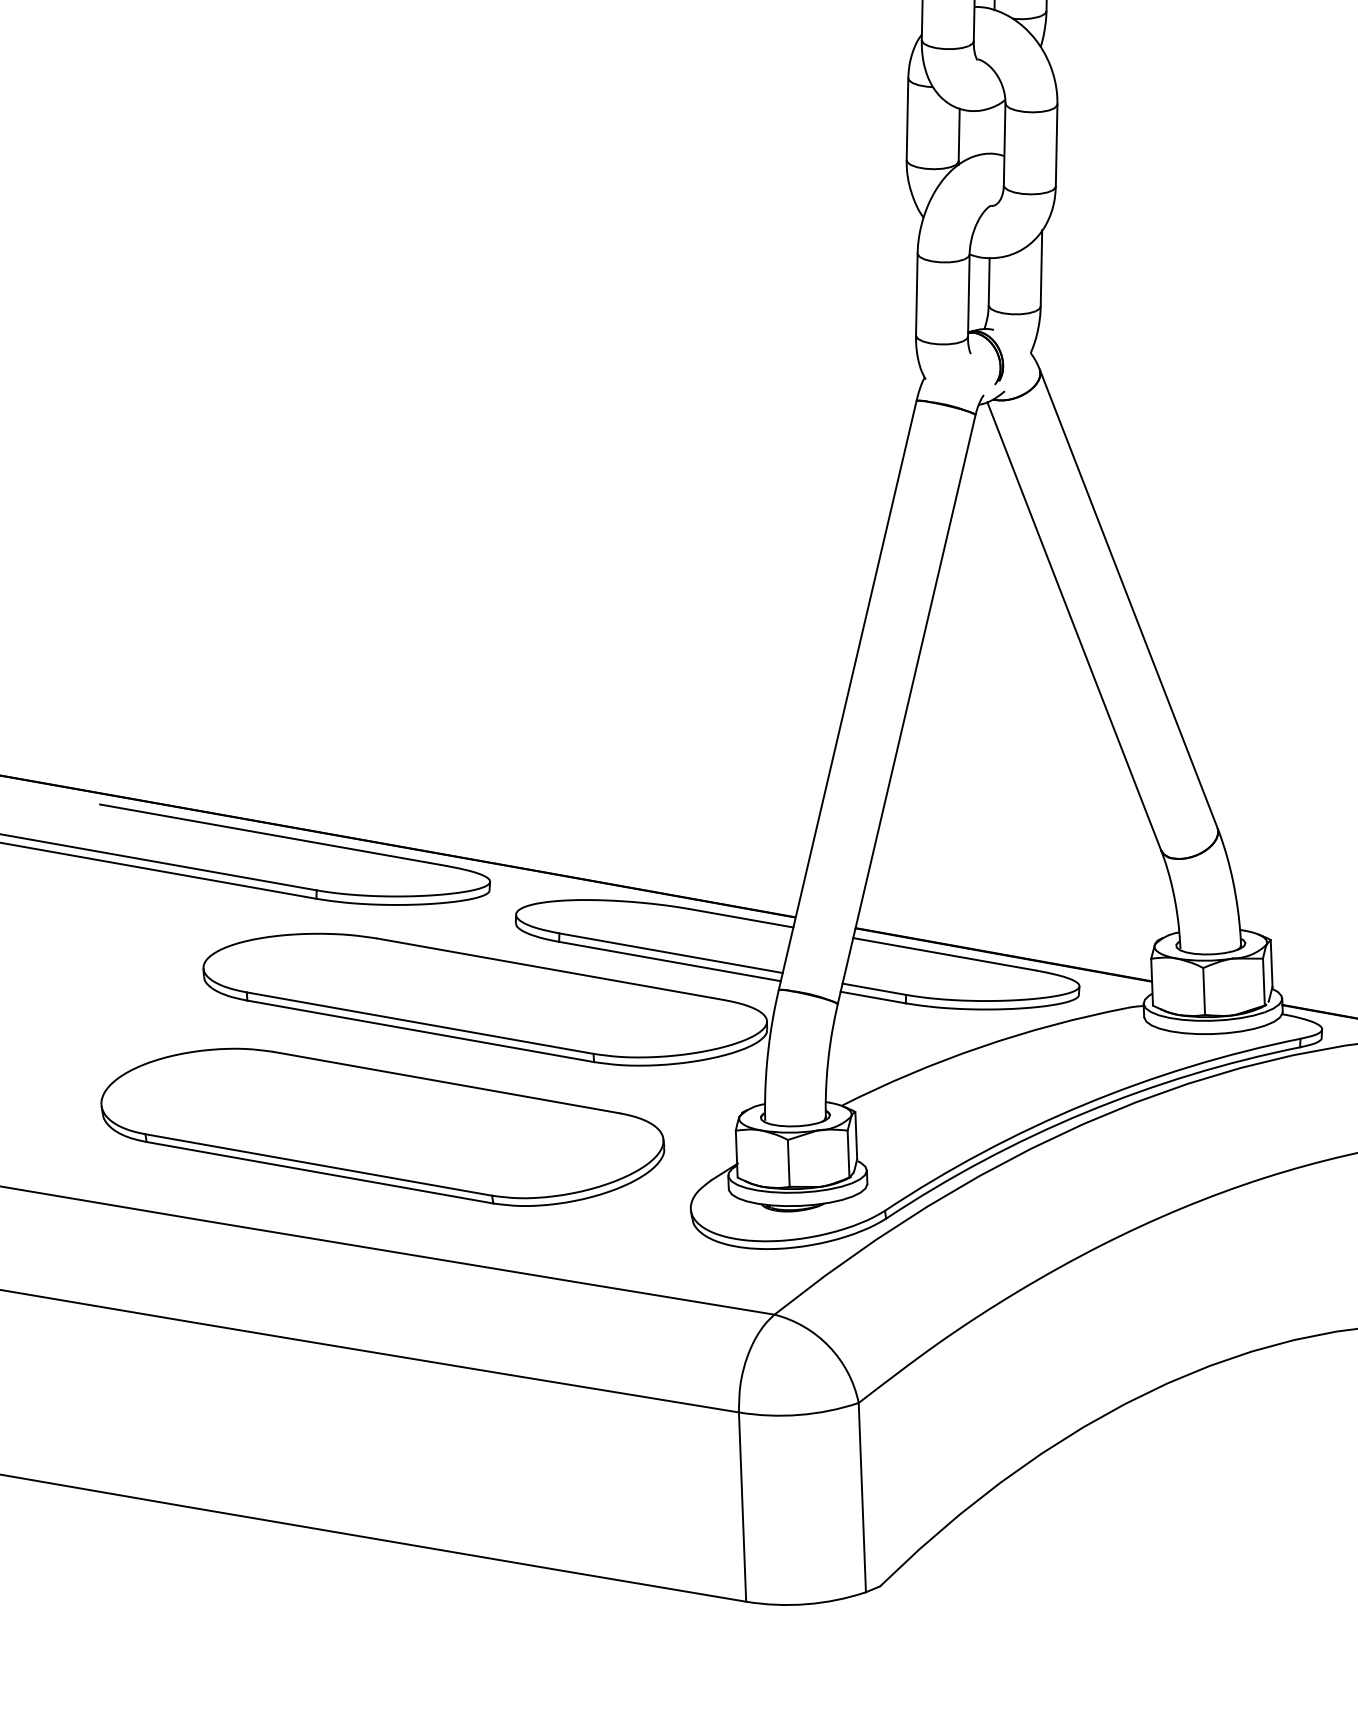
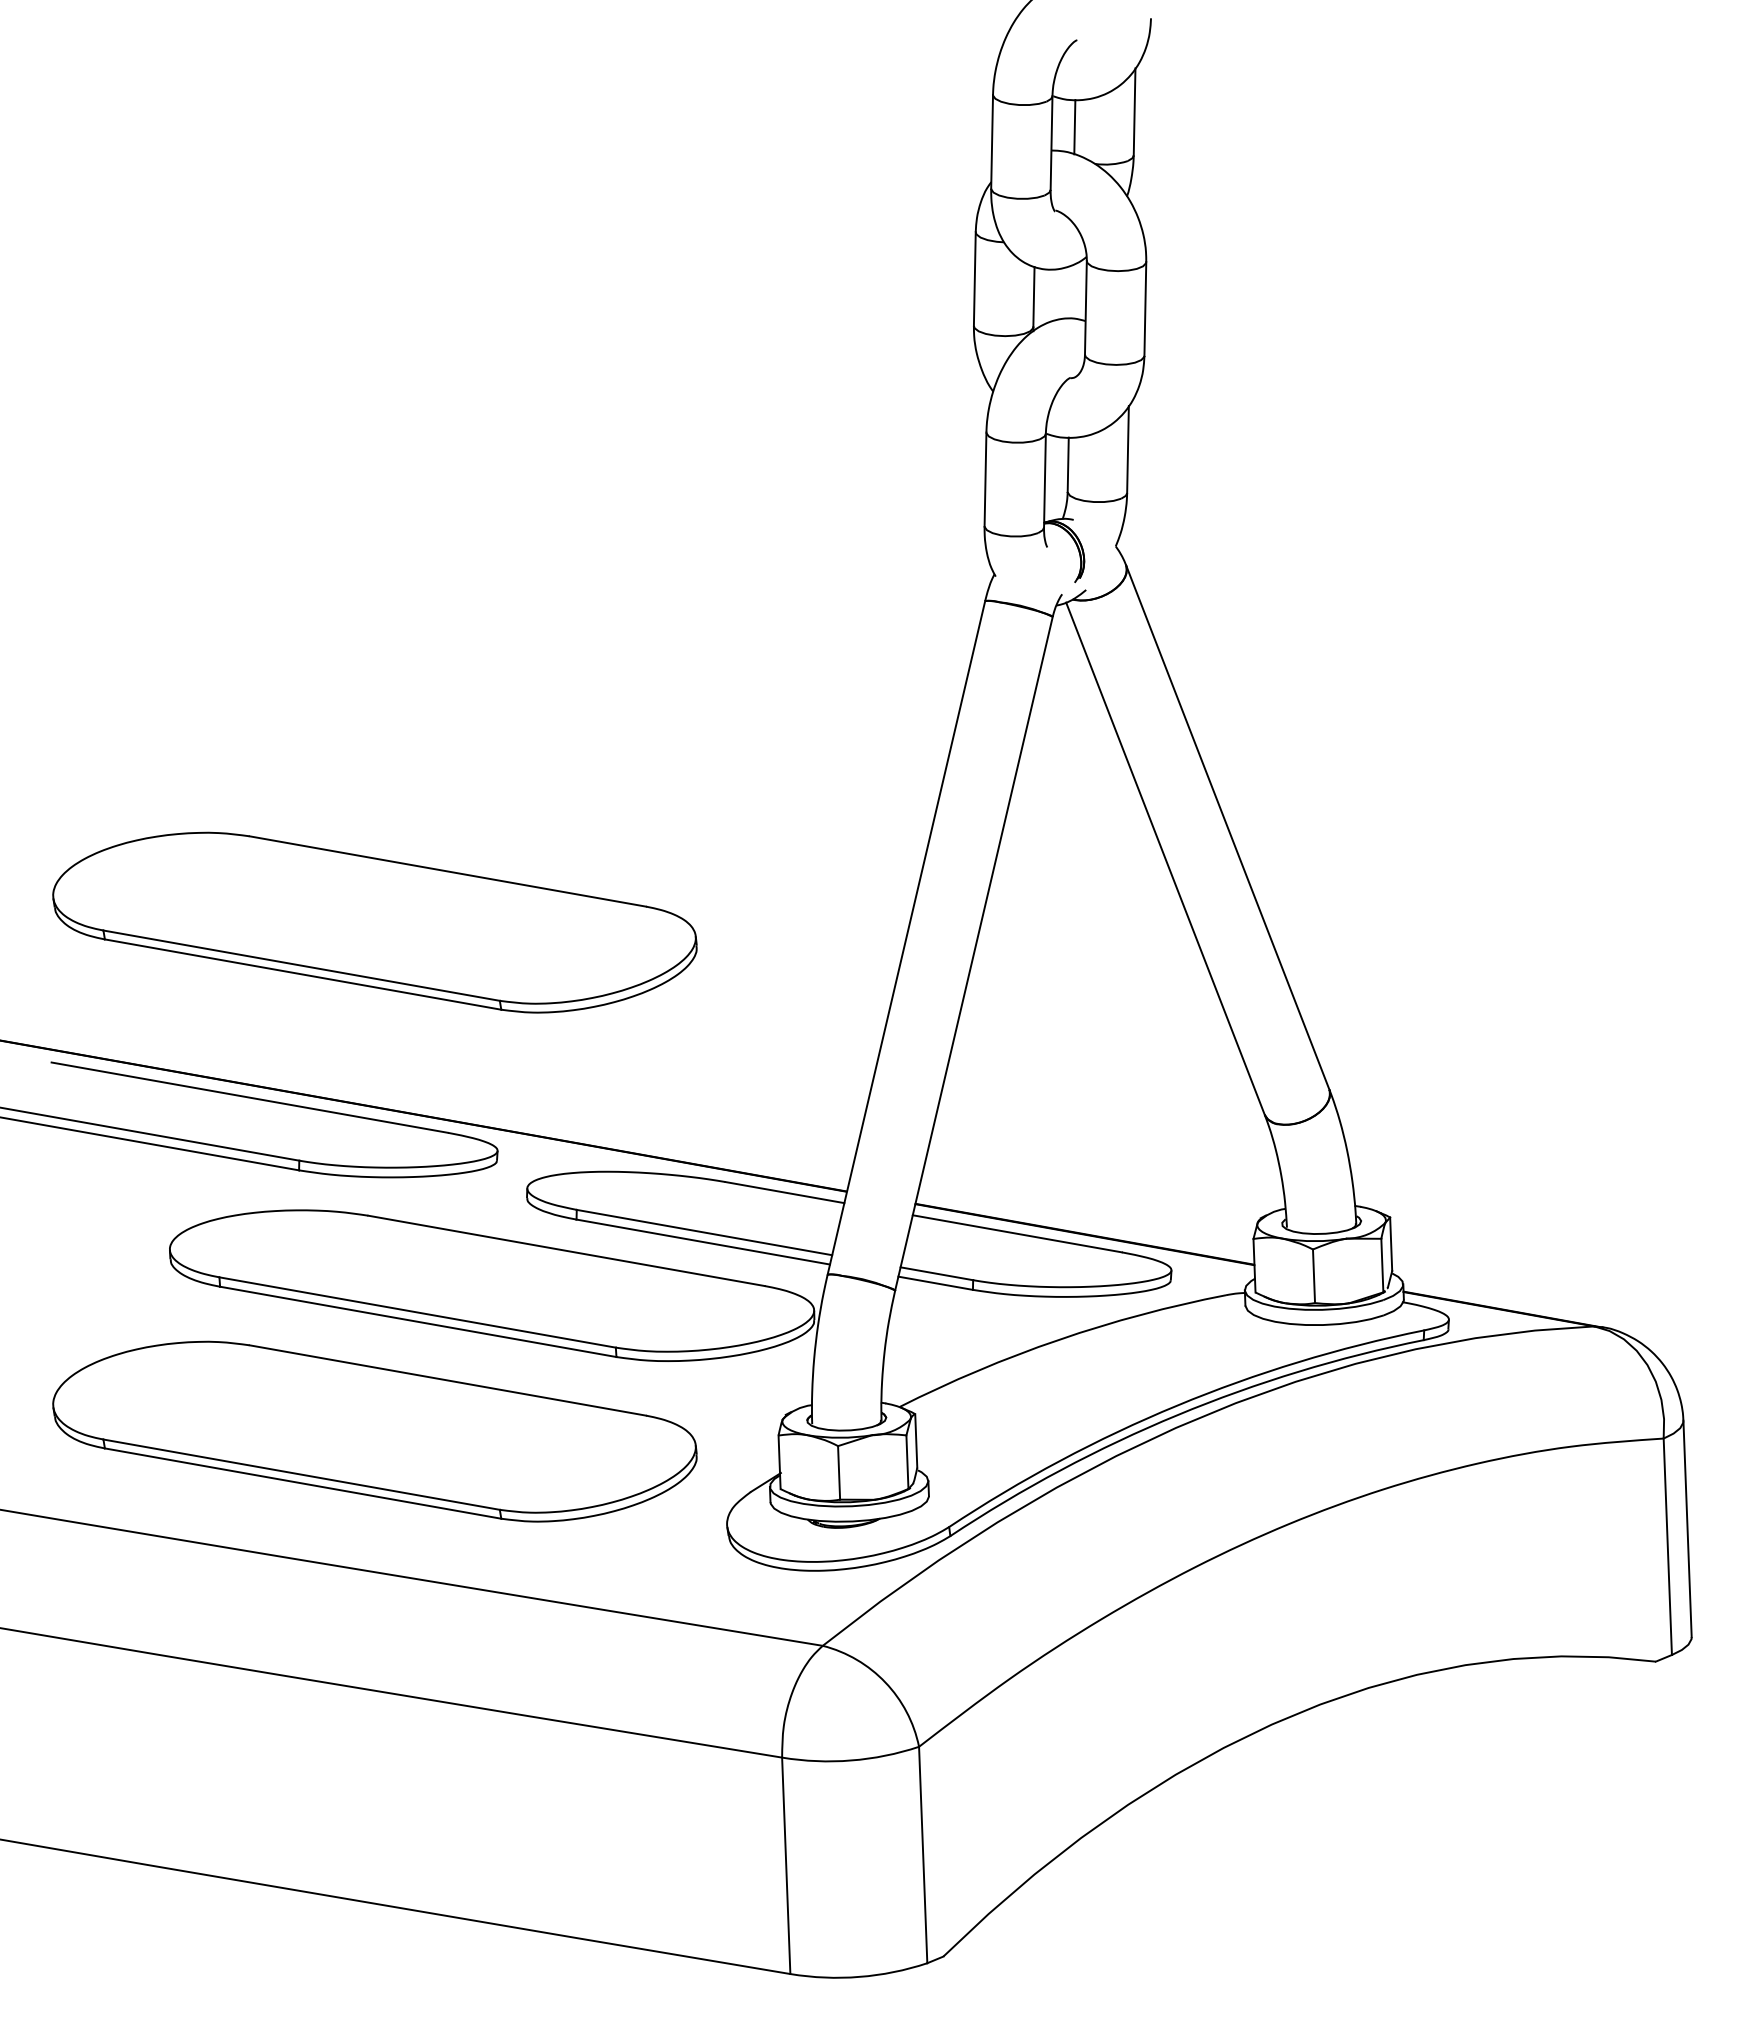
part: (382, 682) -> (374, 922), added

